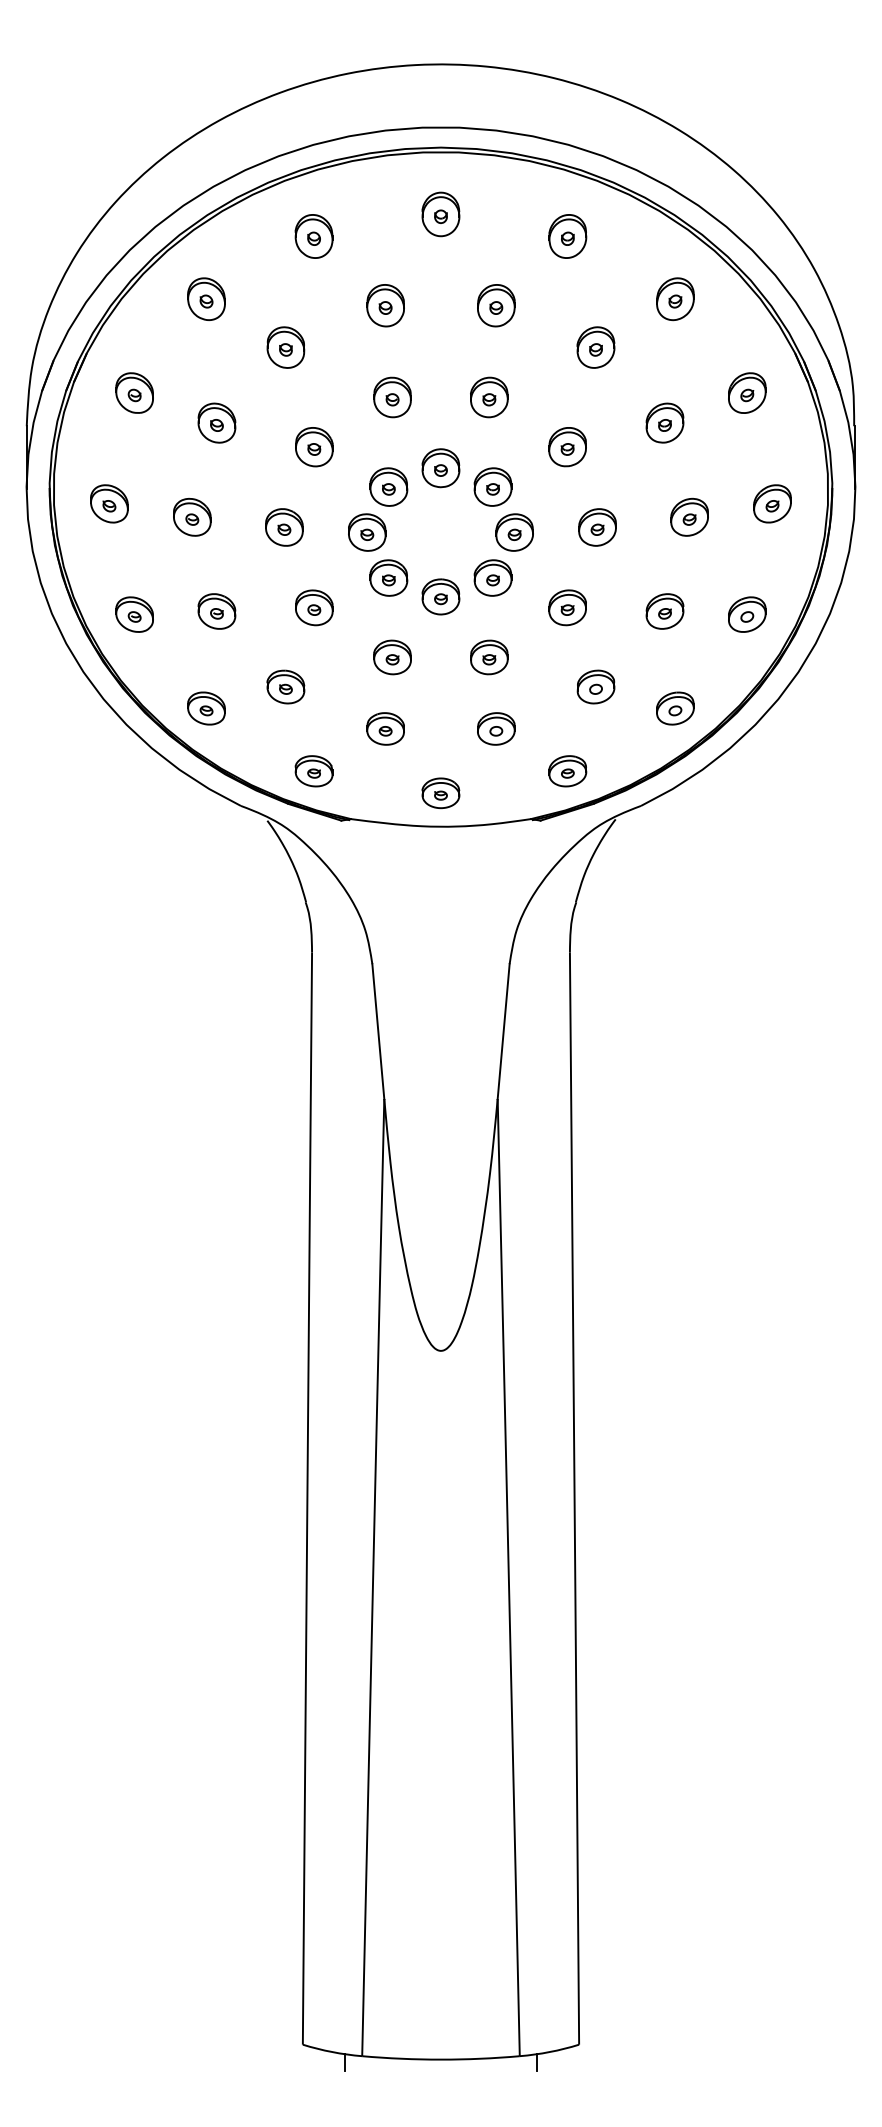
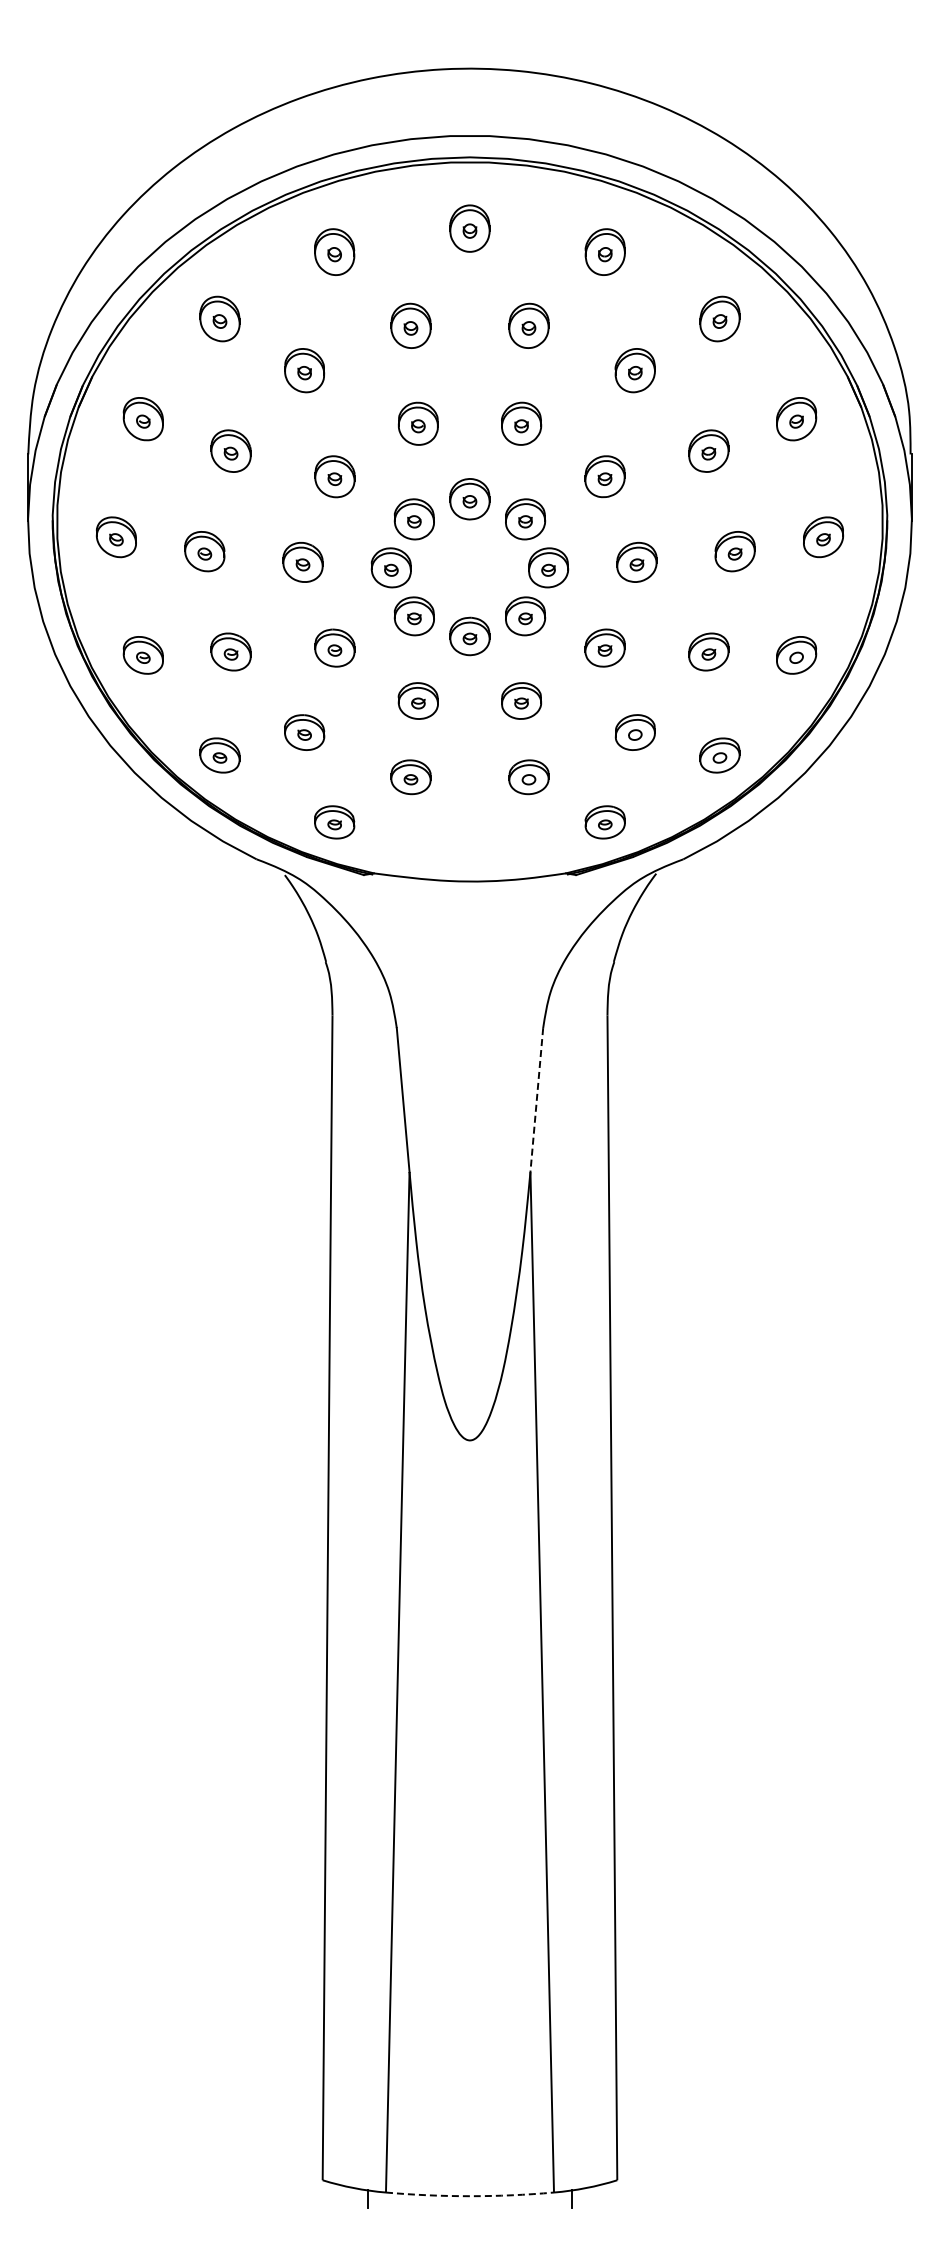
part: (440, 792) -> (469, 845), removed
line: (503, 1032) -> (536, 1100), solid -> dashed
arc: (440, 2059) -> (469, 2196), solid -> dashed

